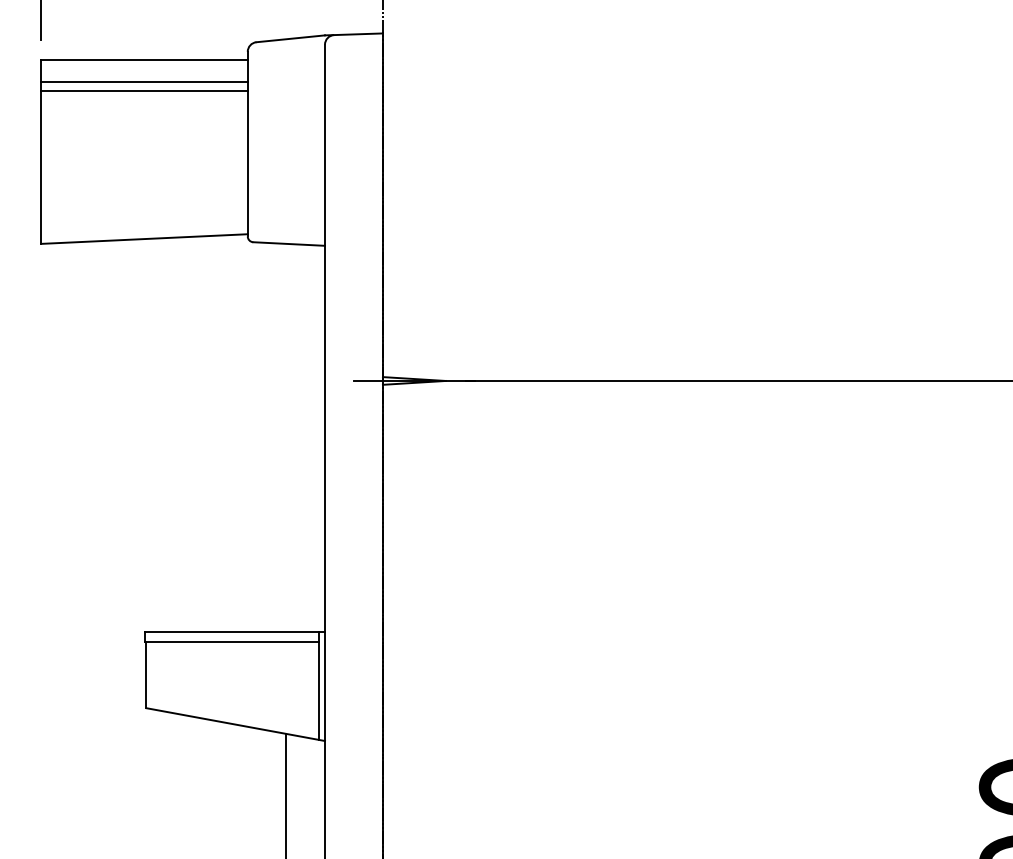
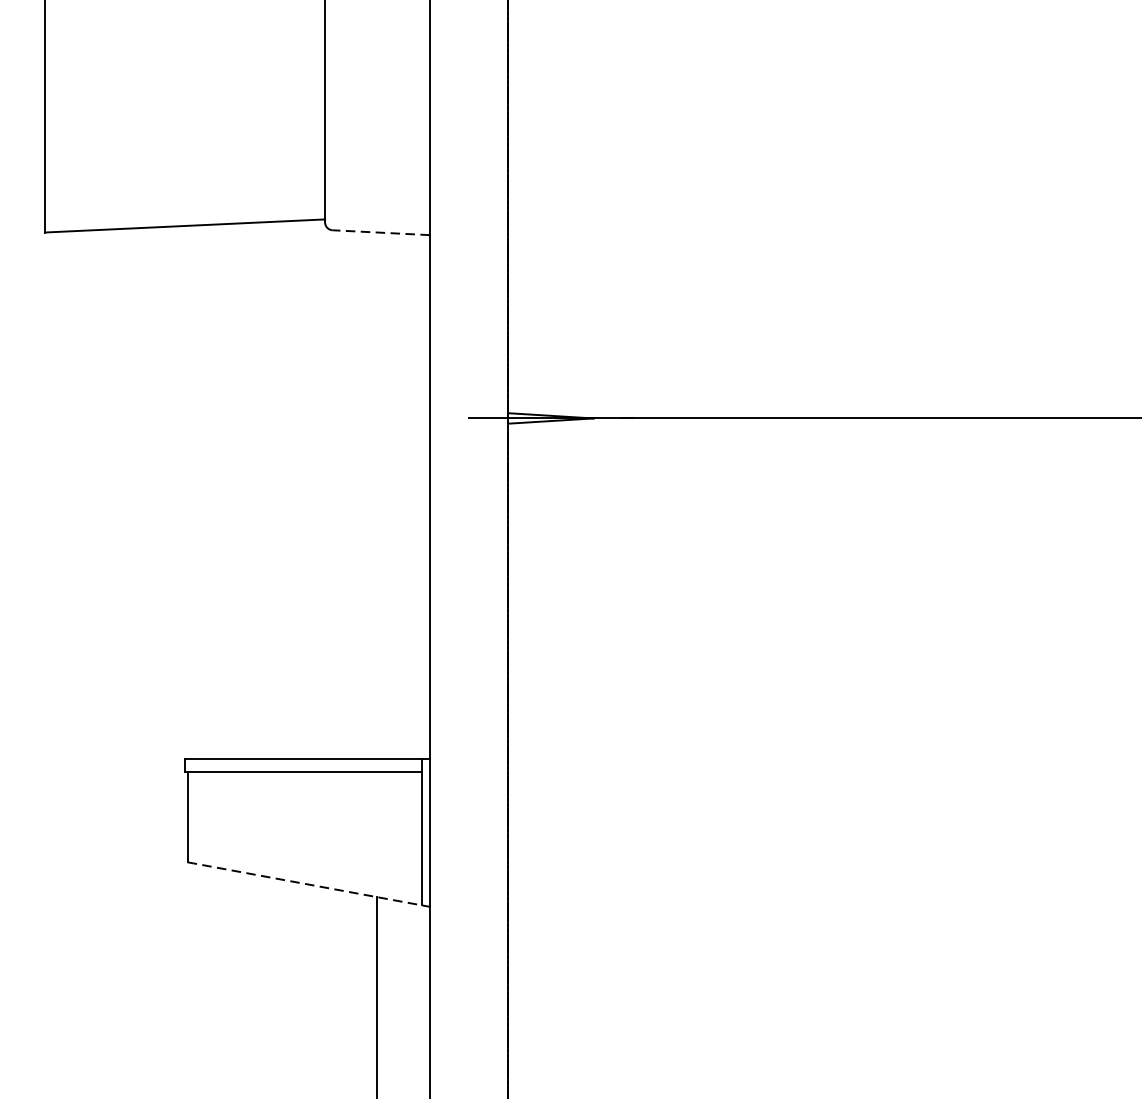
line: (144, 81) -> (185, 12), removed
line: (144, 91) -> (185, 25), removed
line: (289, 244) -> (381, 233), solid -> dashed
line: (235, 724) -> (308, 884), solid -> dashed

